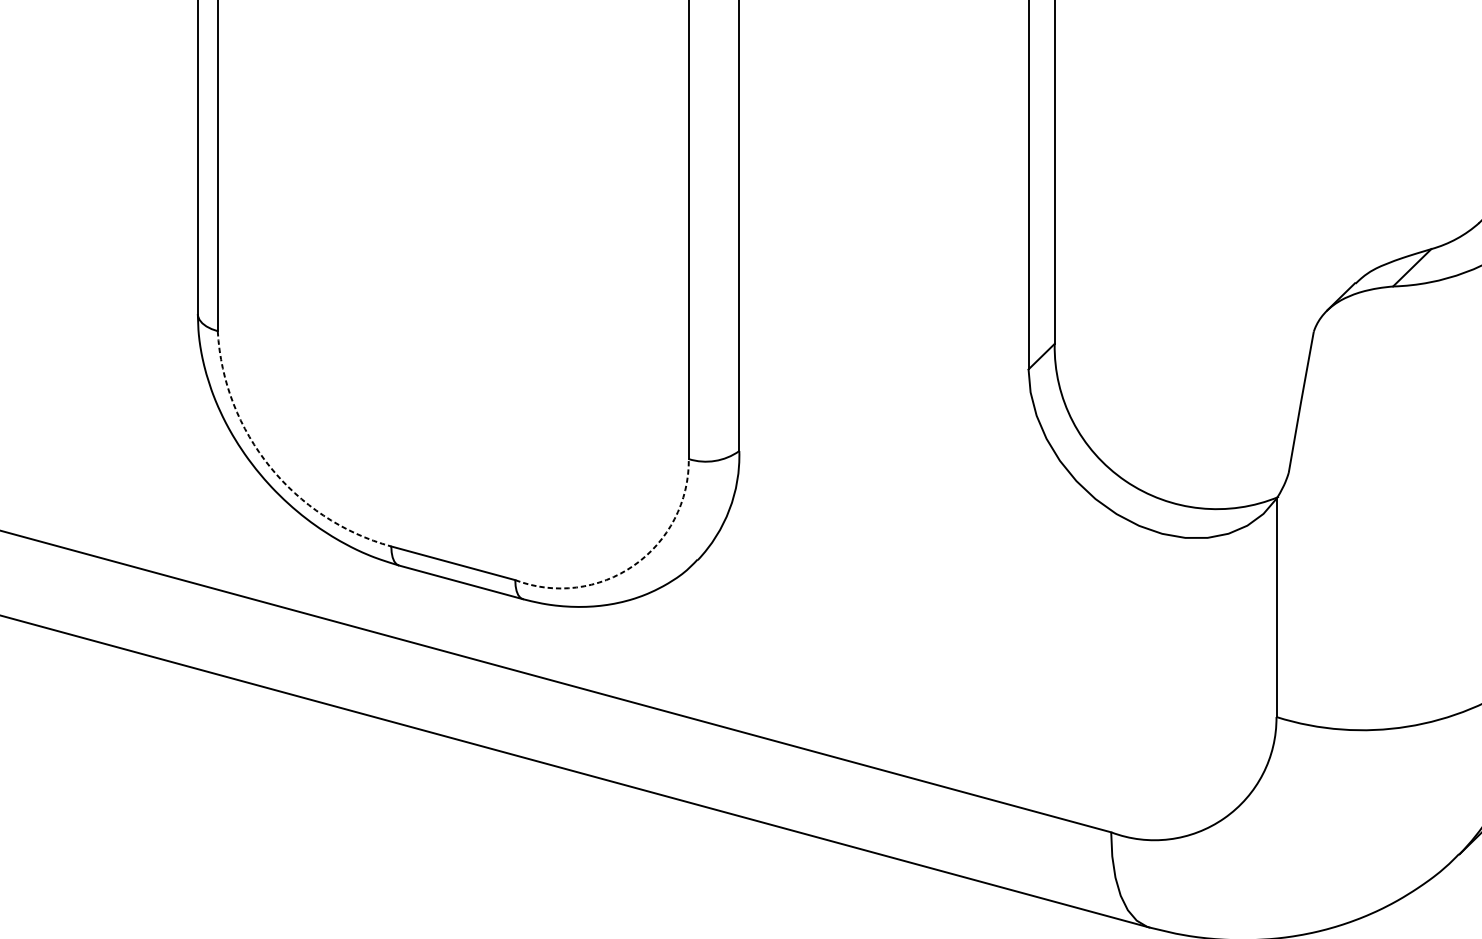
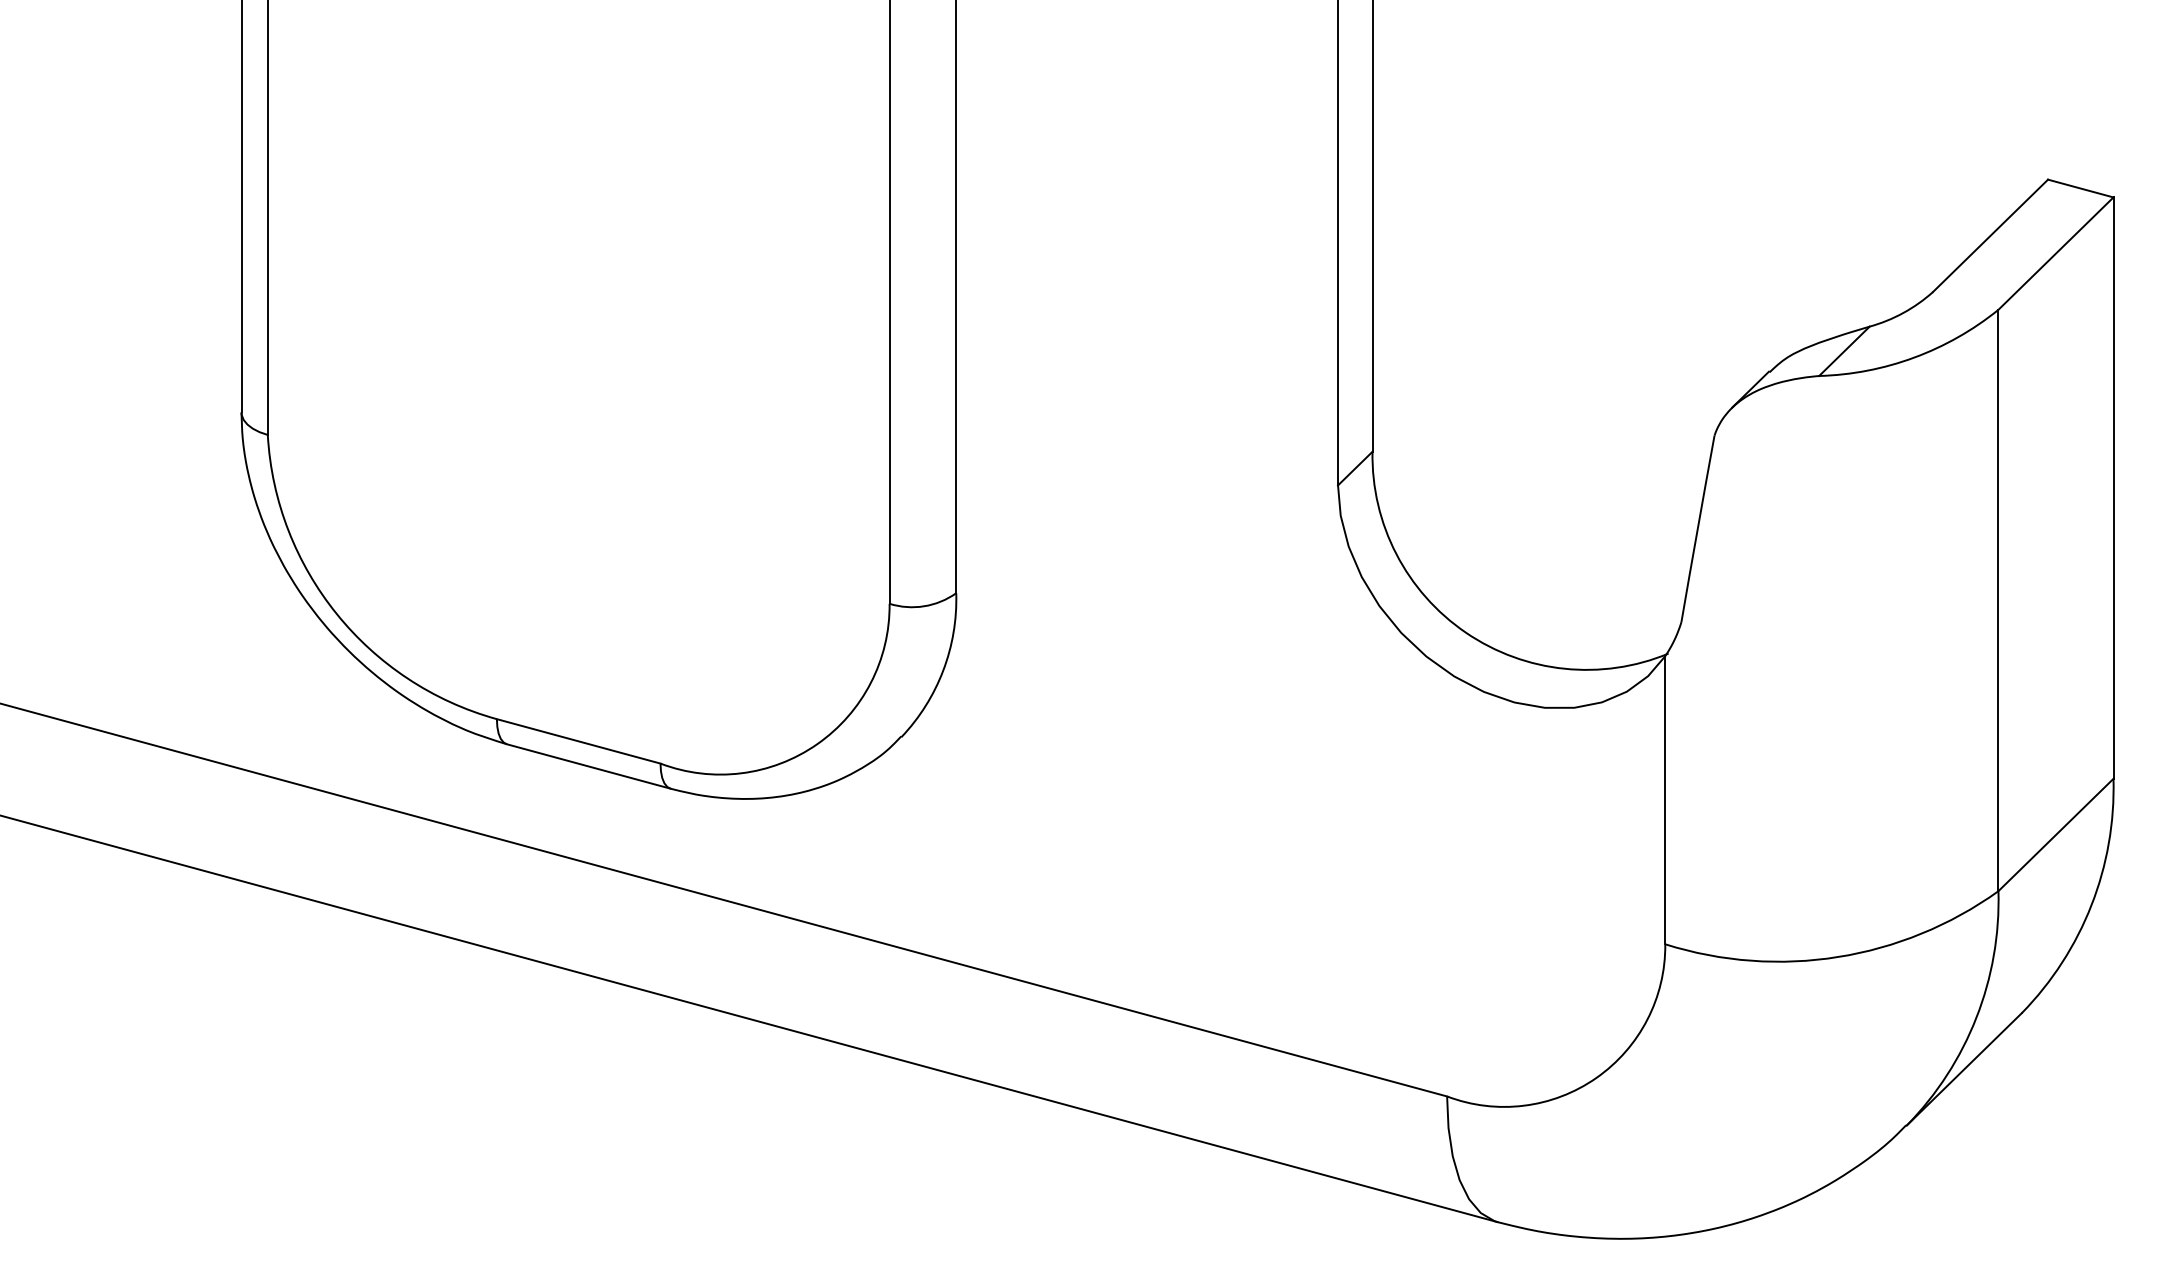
arc: (269, 466) -> (336, 613), dashed -> solid
arc: (634, 565) -> (817, 744), dashed -> solid

